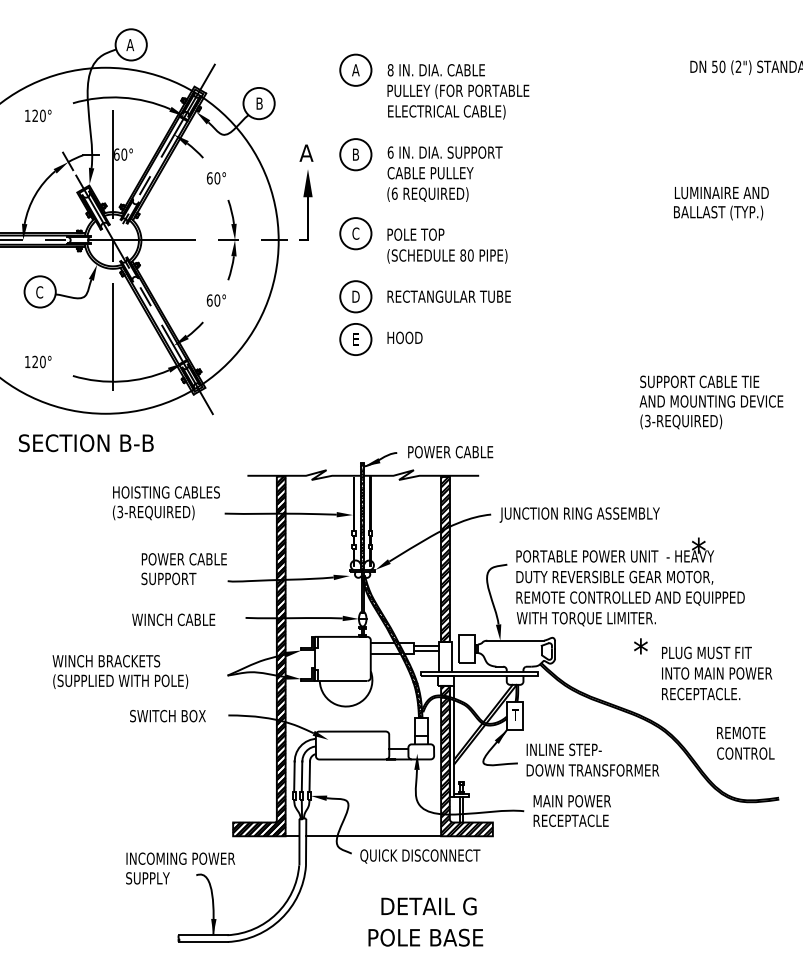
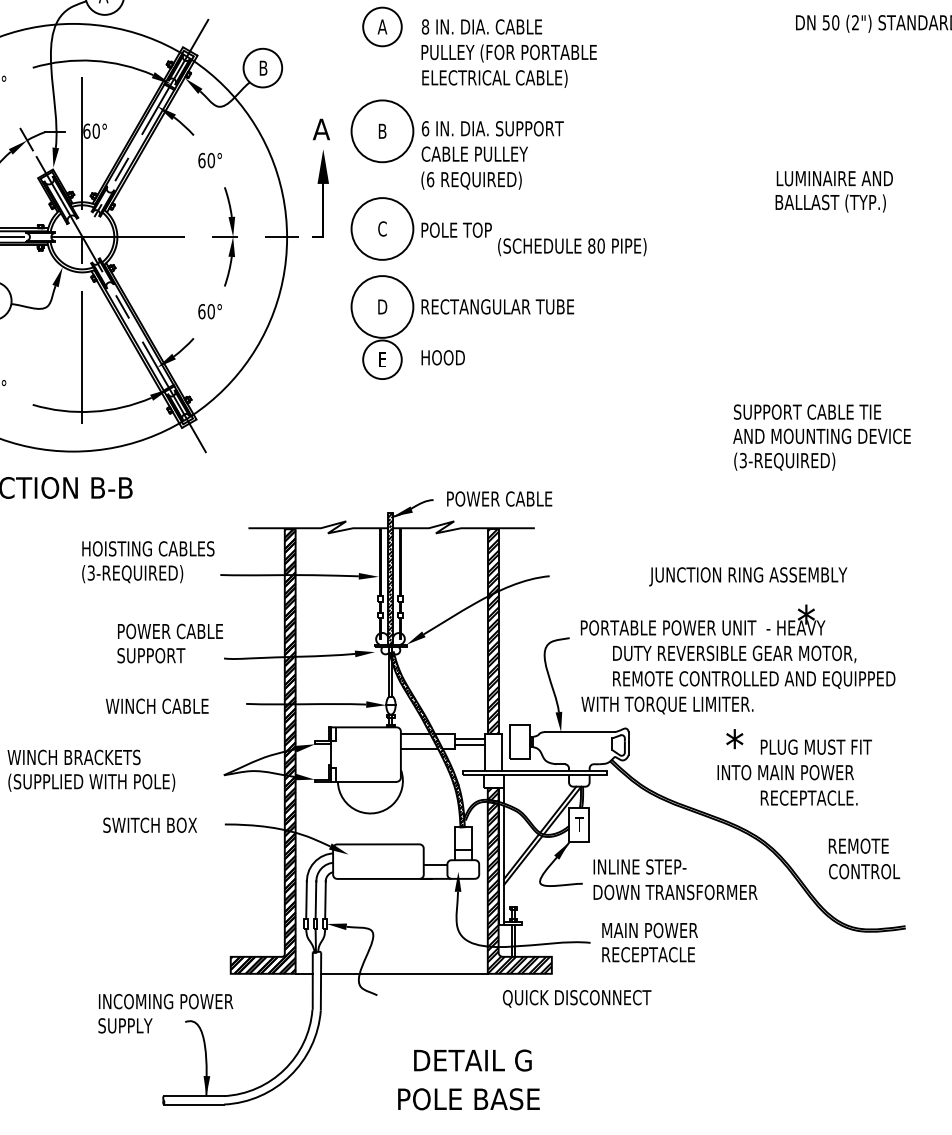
circle: (355, 154) -> (382, 131), size x1.6
circle: (355, 233) -> (382, 228), size x1.6
text: (447, 256) -> (572, 247), moved
circle: (355, 296) -> (382, 306), size x1.6
text: (579, 514) -> (747, 576), moved
text: (630, 587) -> (754, 666), moved
text: (717, 673) -> (786, 772), moved
text: (420, 856) -> (577, 998), moved

